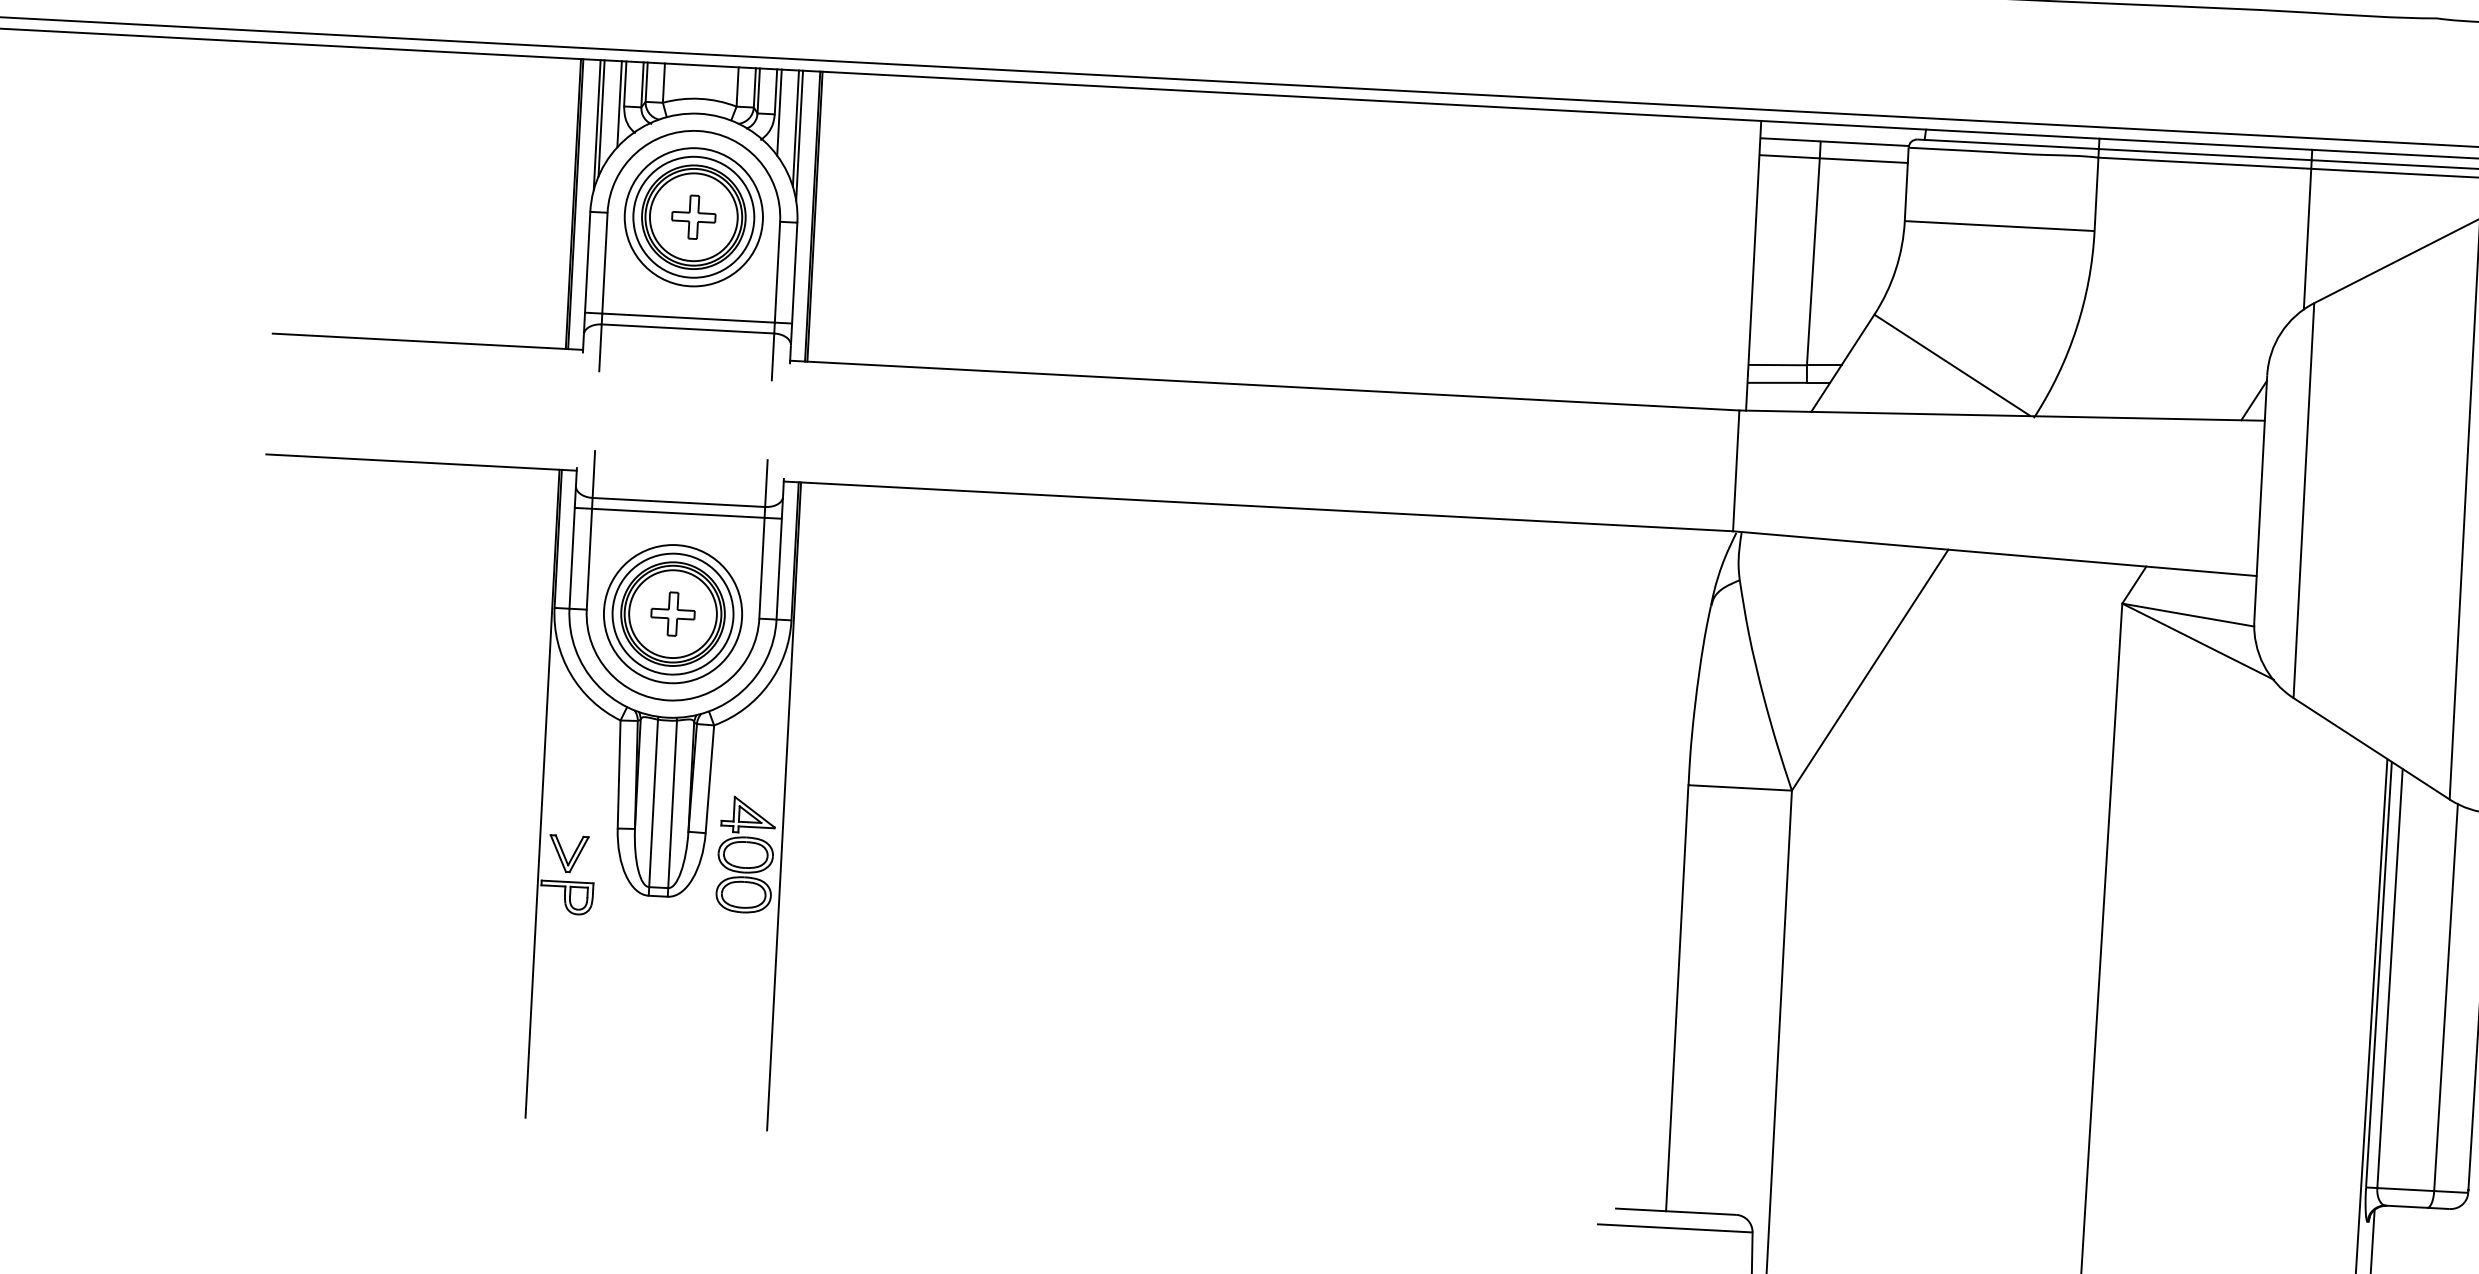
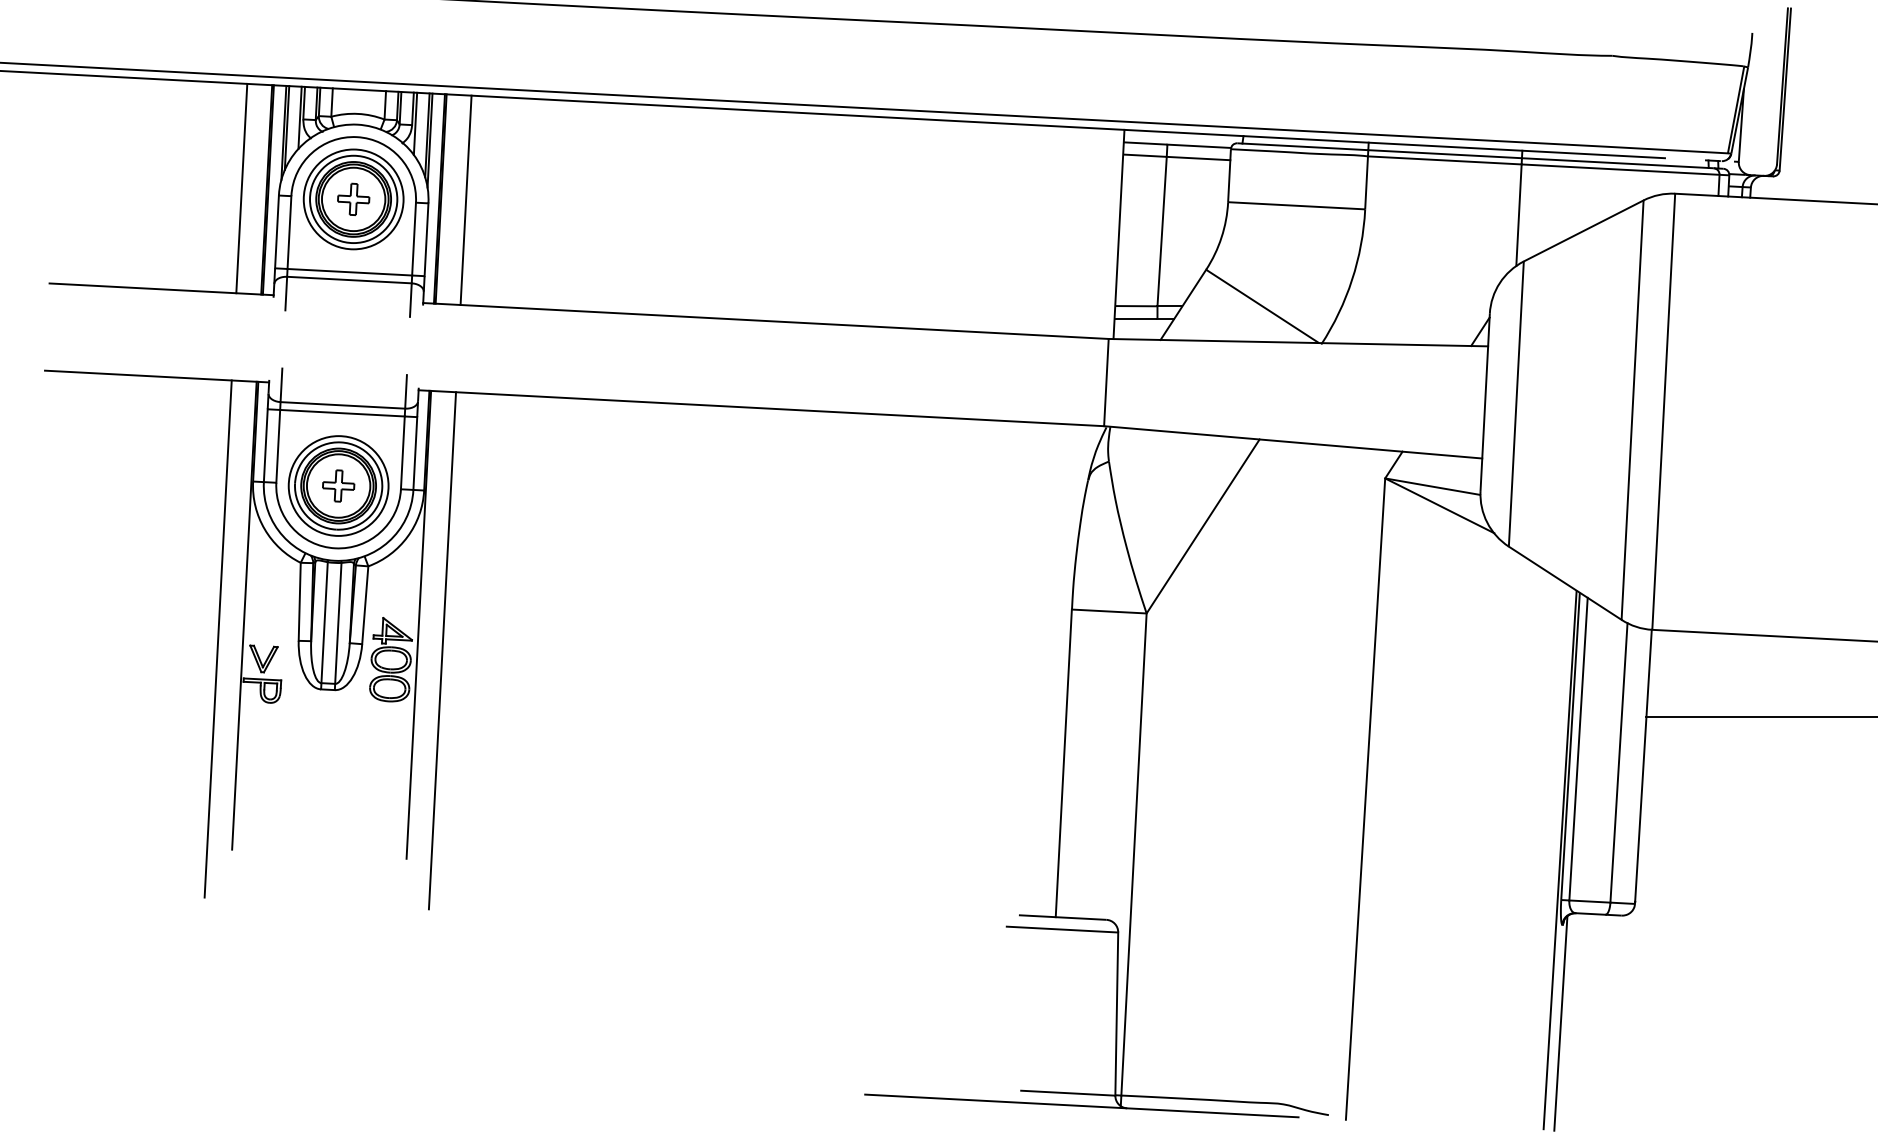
line: (538, 202) -> (241, 188), added
line: (848, 218) -> (465, 200), added
line: (505, 825) -> (217, 638), added
line: (816, 841) -> (442, 650), added

